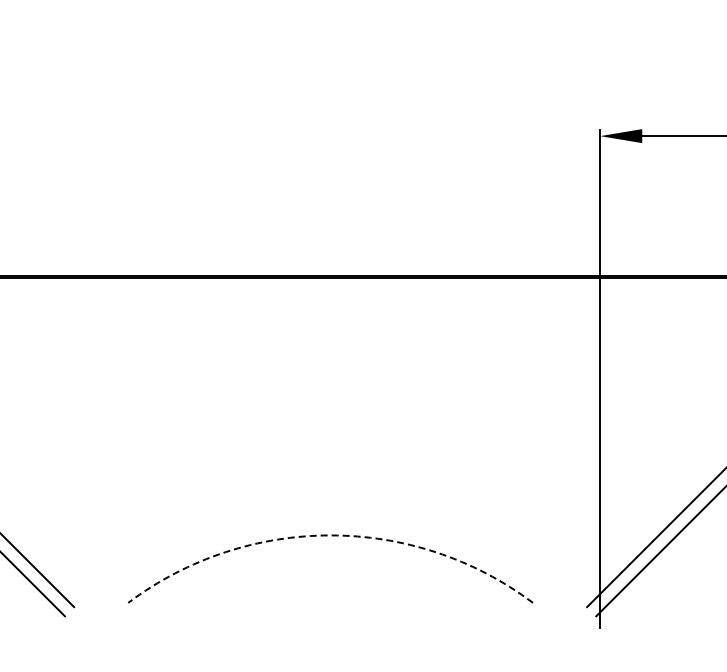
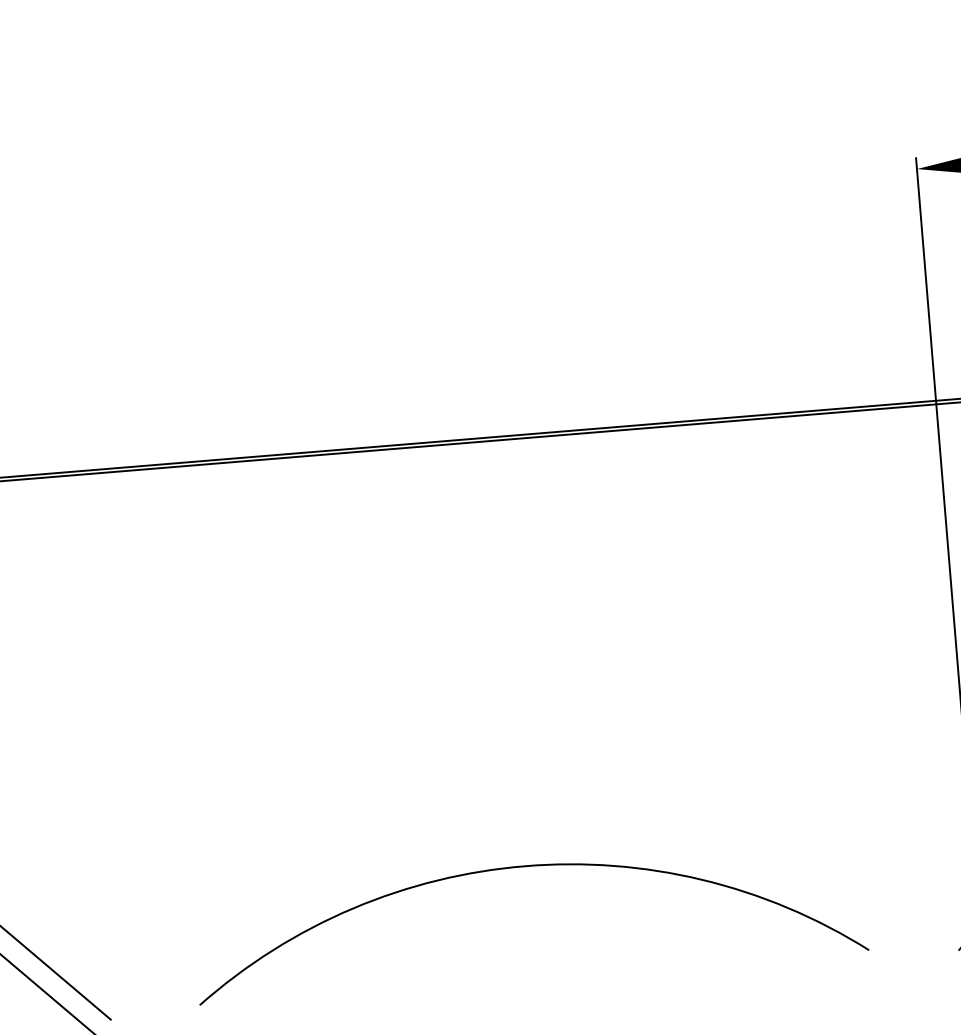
arc: (330, 535) -> (525, 866), dashed -> solid

